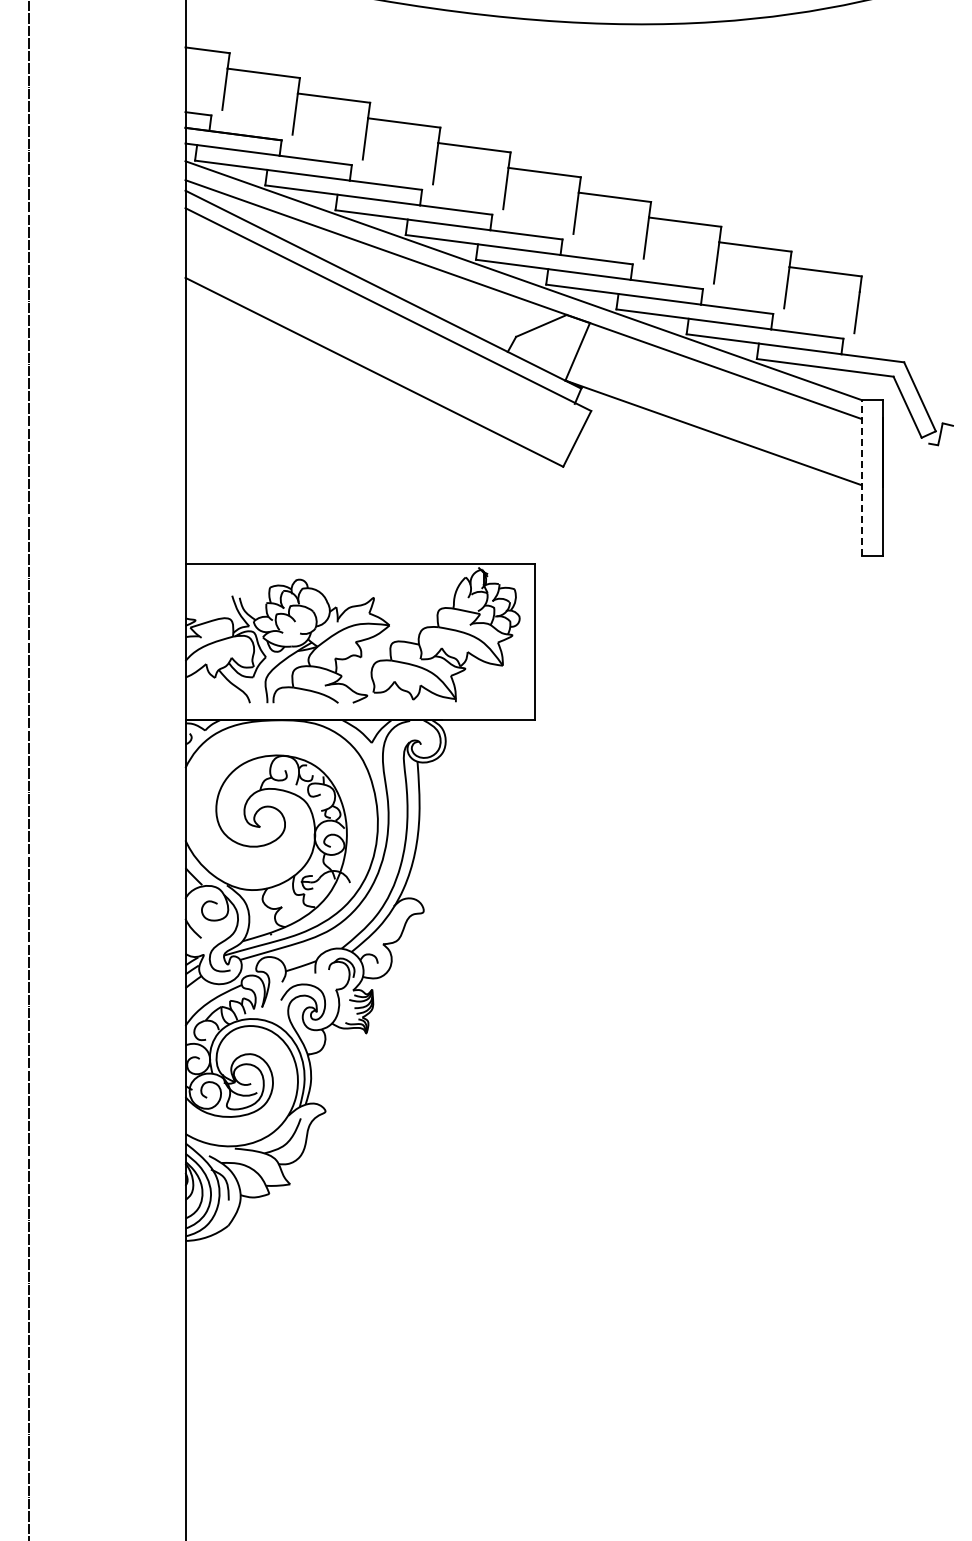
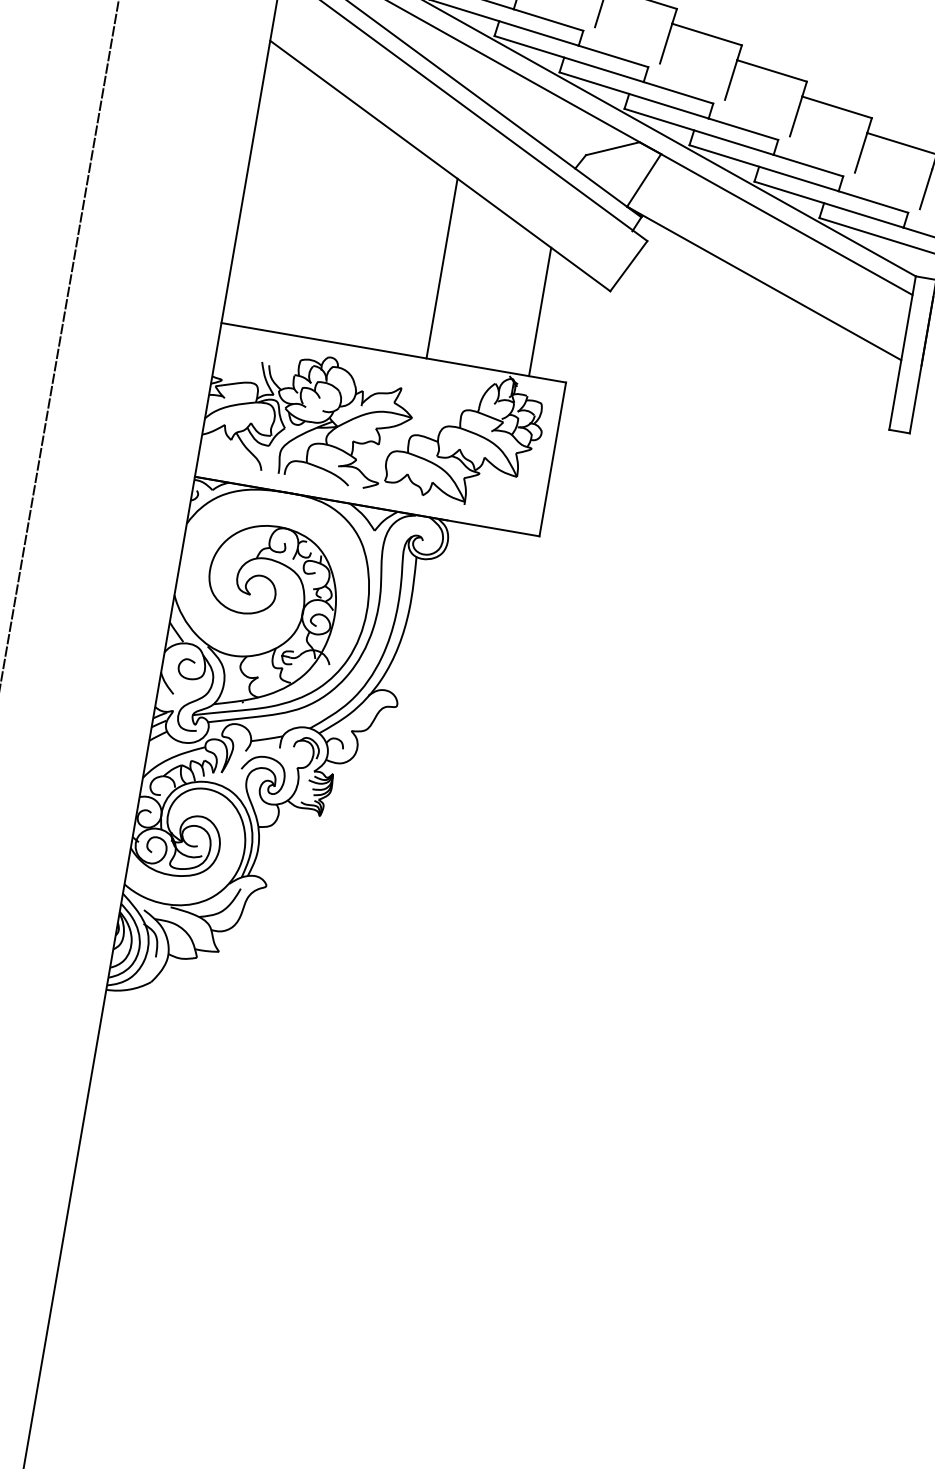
line: (393, 472) -> (442, 267), added
line: (861, 478) -> (902, 353), dashed -> solid
line: (497, 498) -> (540, 311), added

